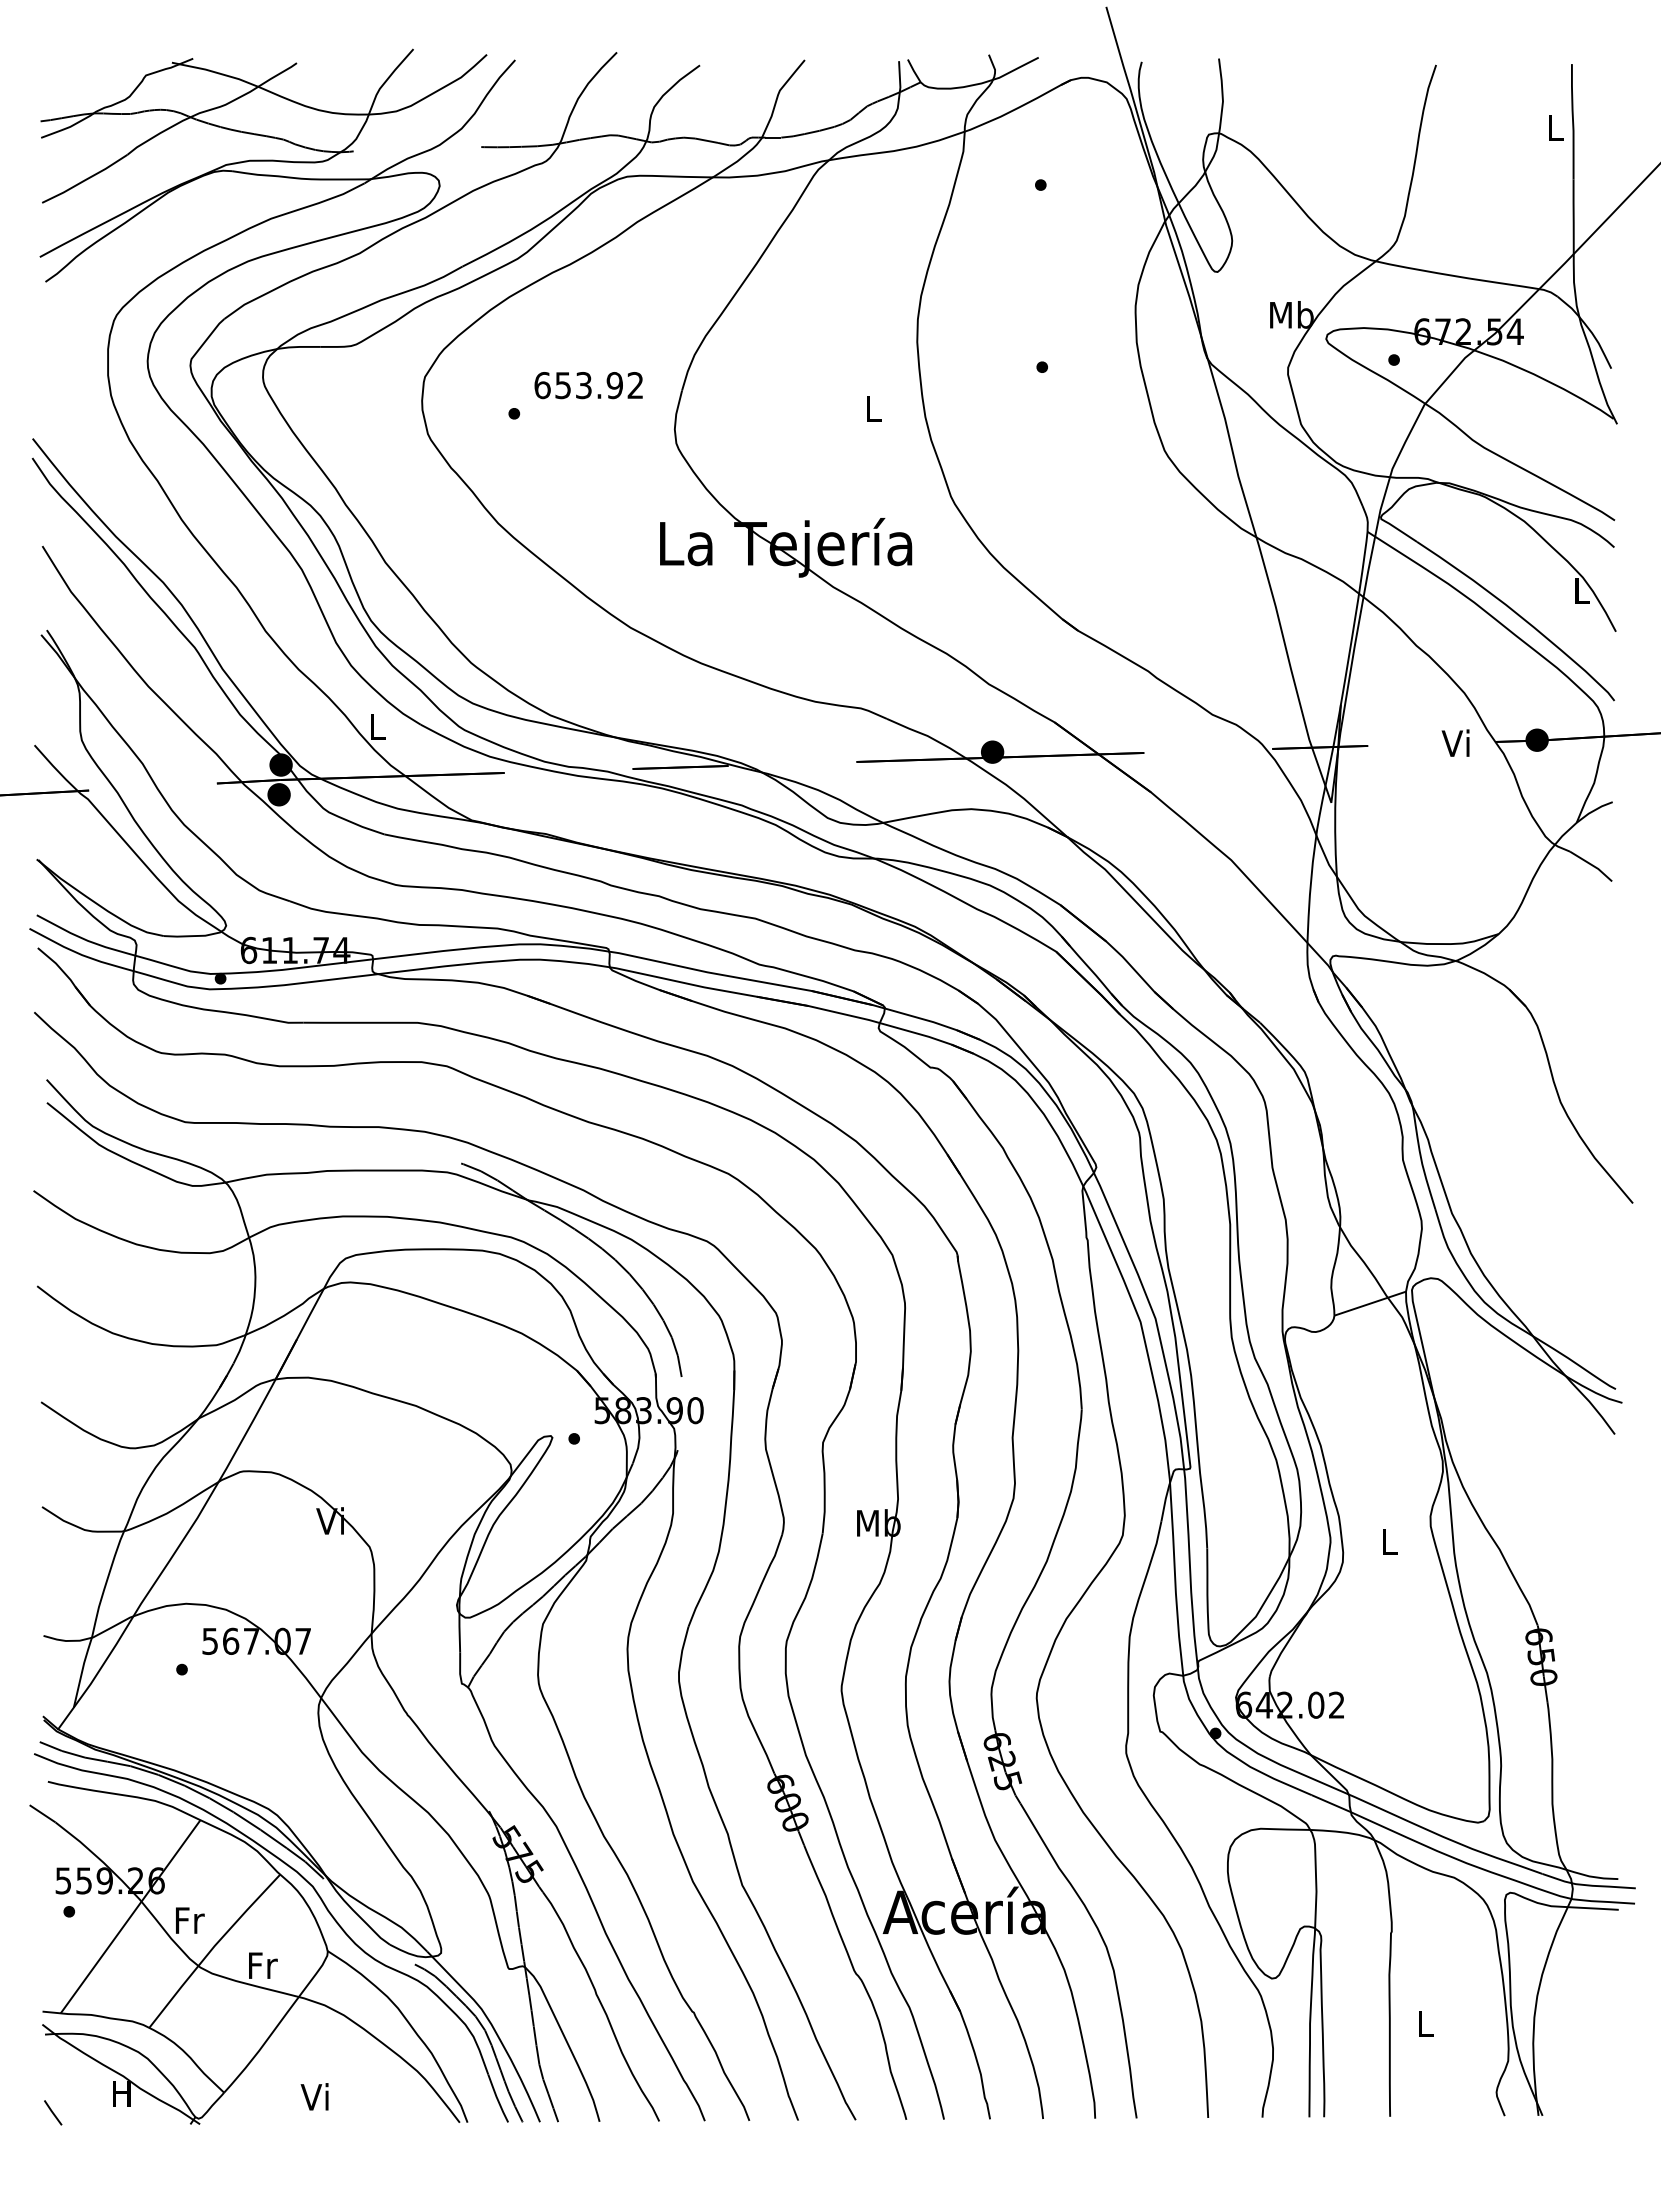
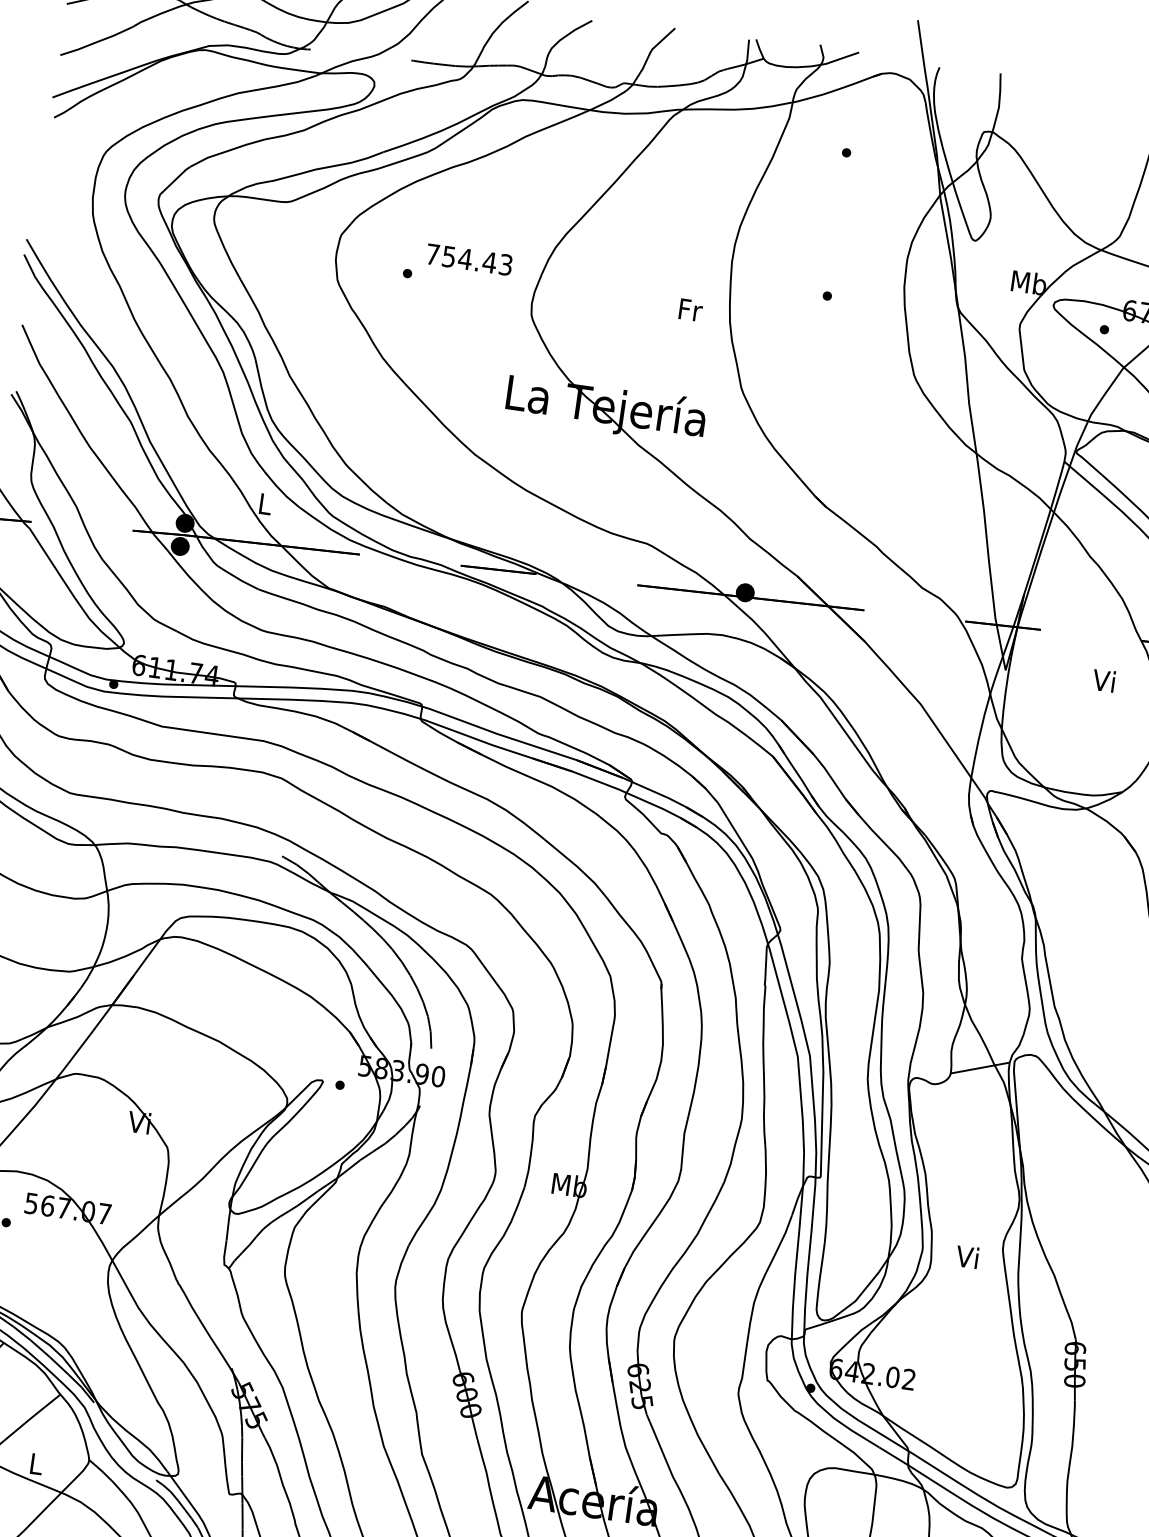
text: (588, 385) -> (468, 259), 653.92 -> 754.43
text: (874, 409) -> (690, 310), L -> Fr
text: (1455, 742) -> (1103, 680), moved
text: (1387, 1541) -> (967, 1256), L -> Vi
text: (263, 1965) -> (37, 1464), Fr -> L

